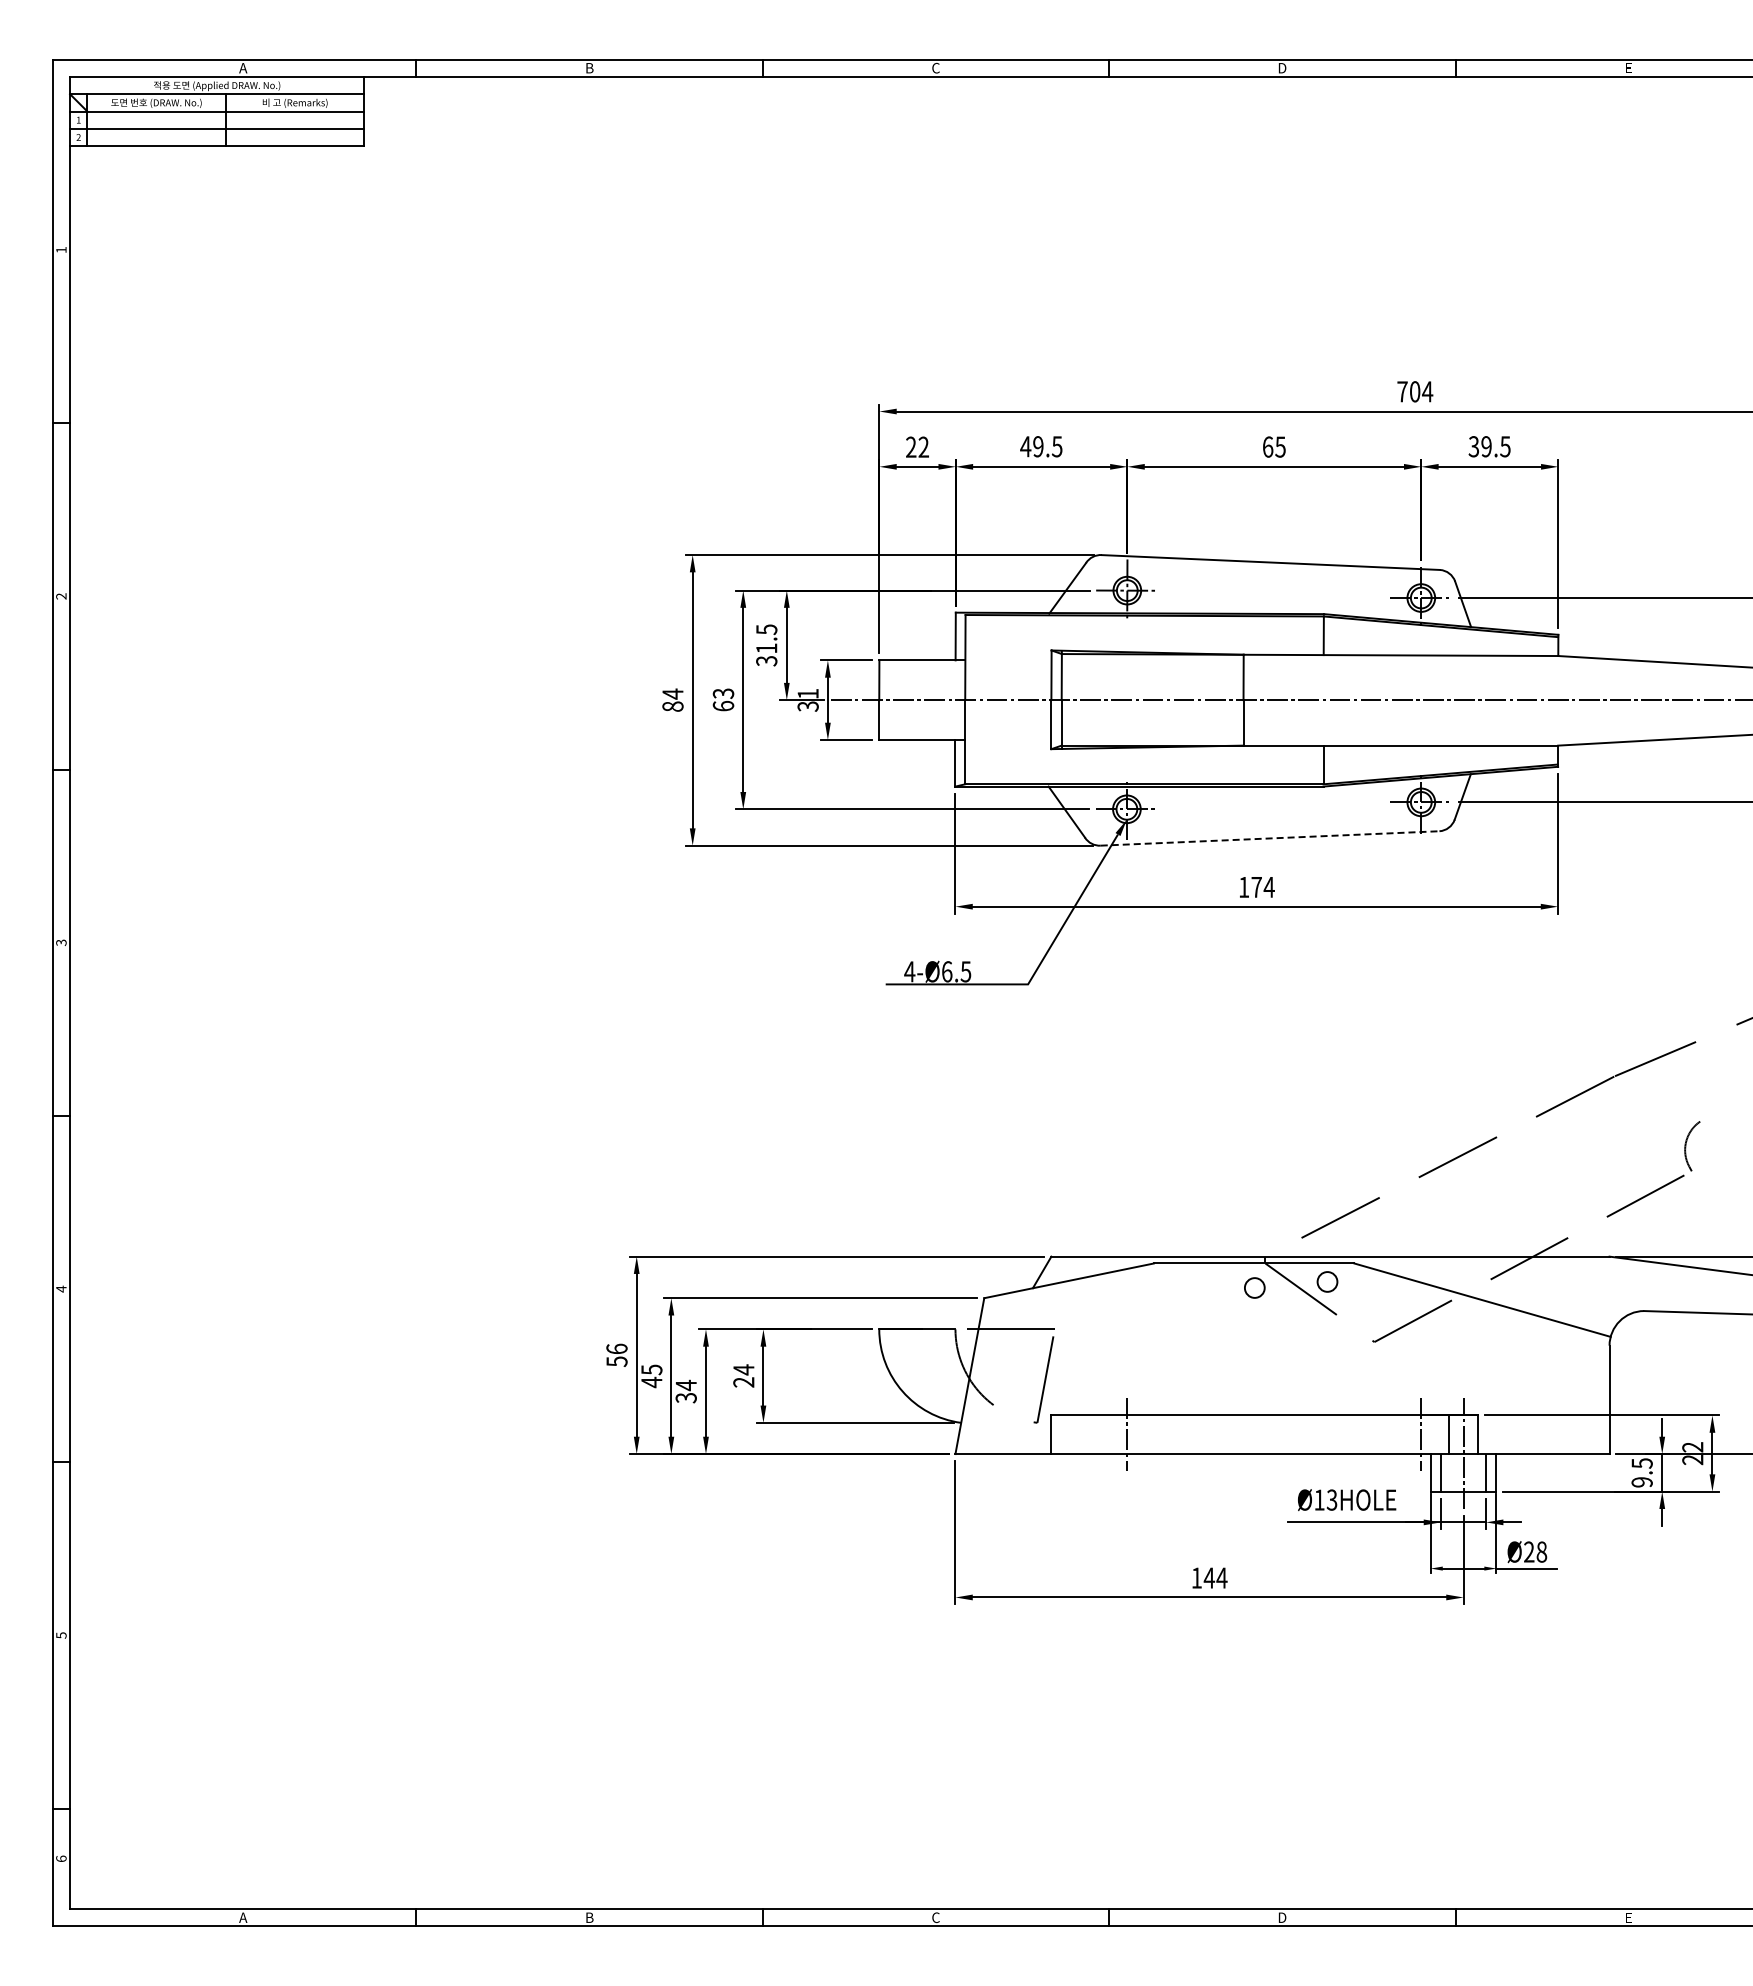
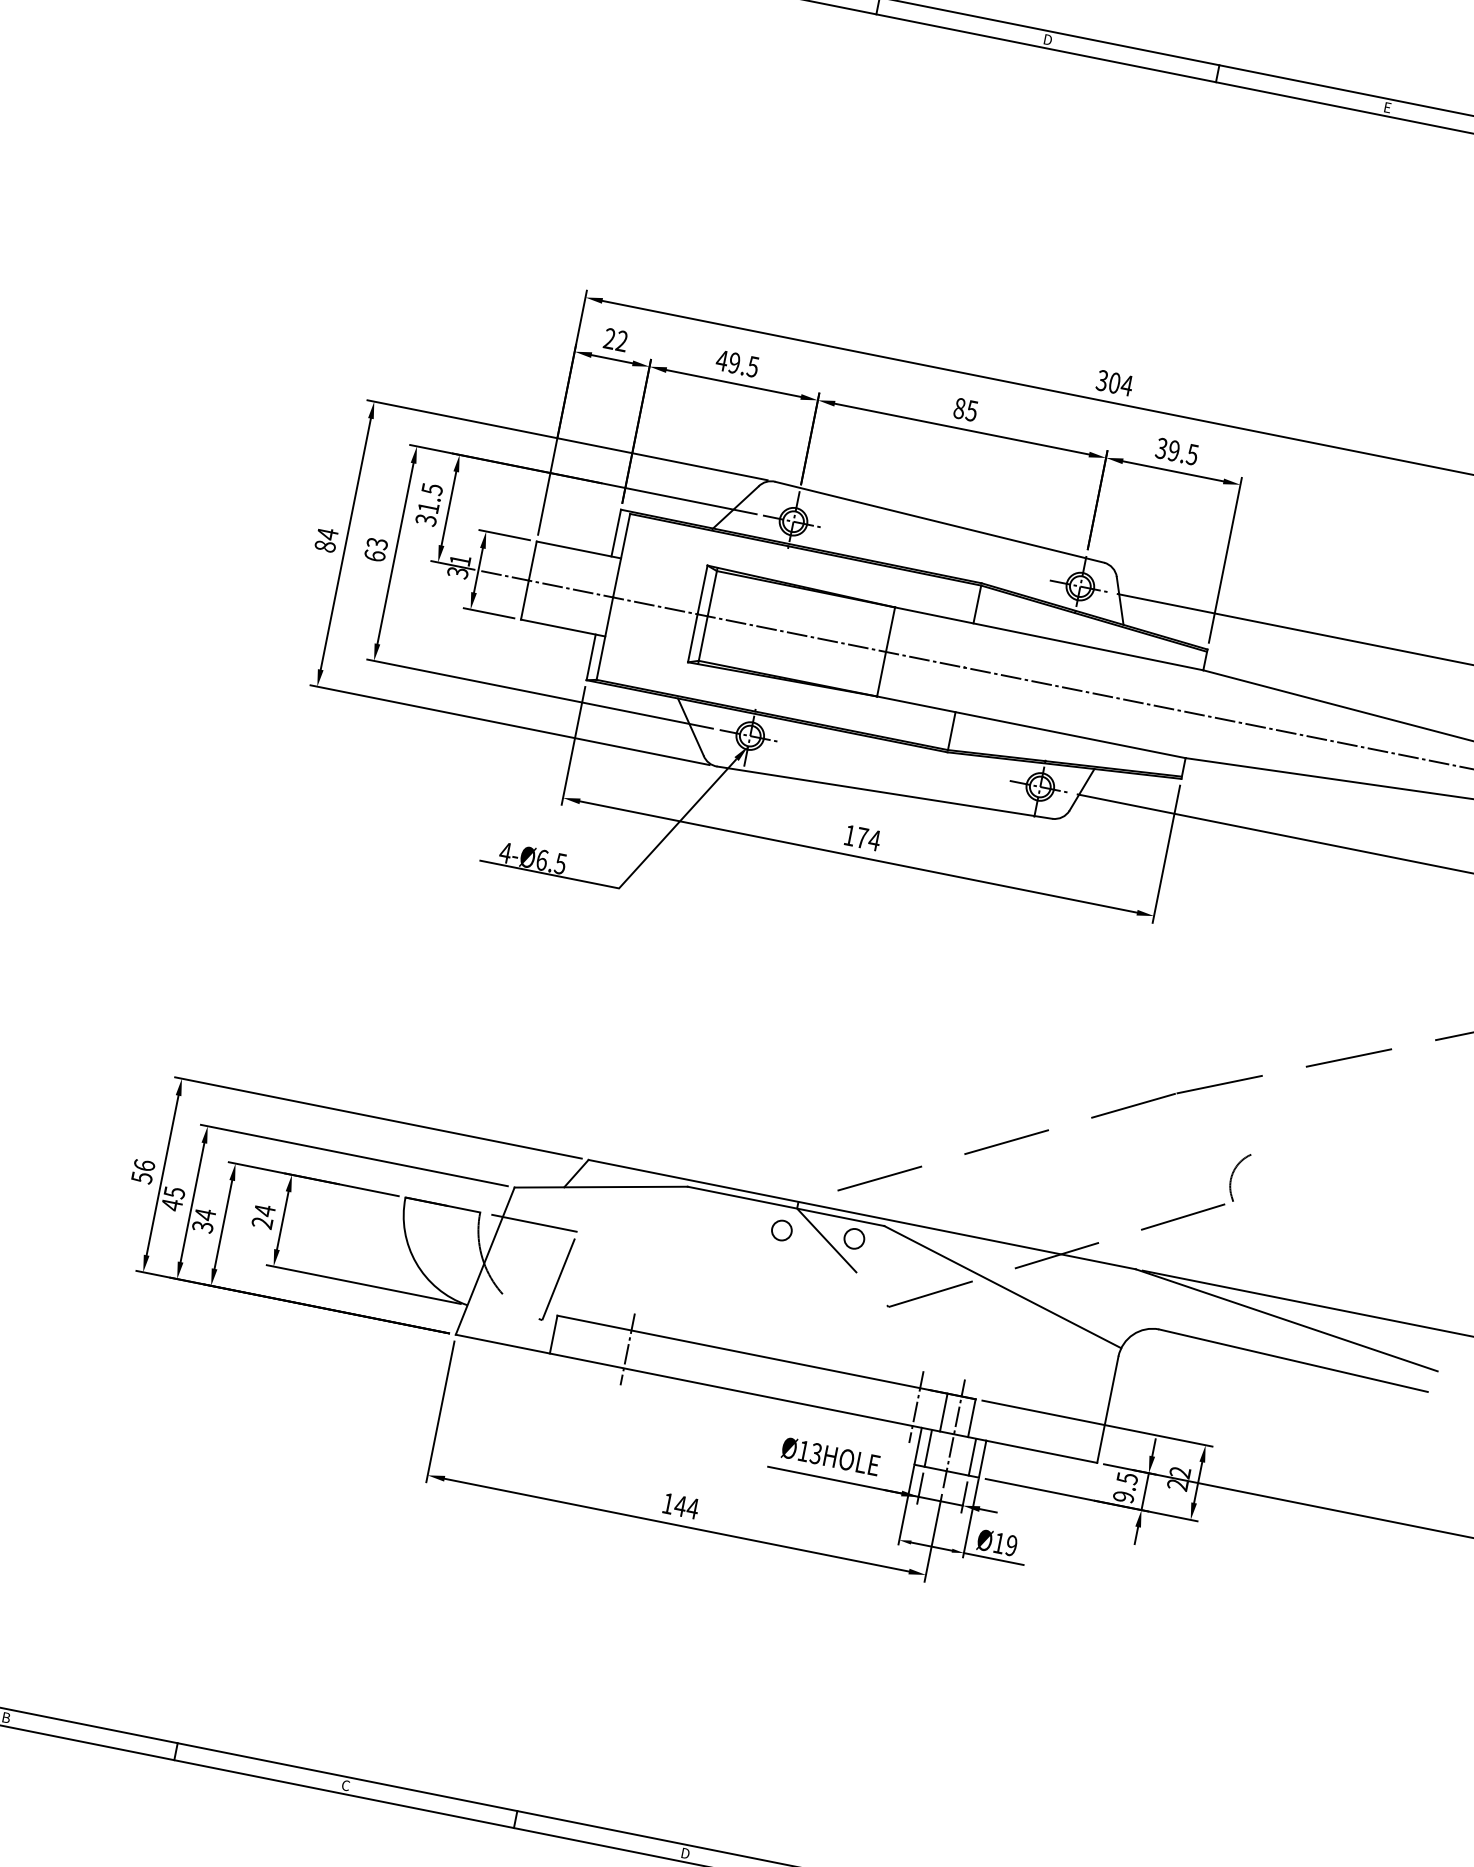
text: (1402, 391) -> (1102, 380), 704 -> 304
text: (1267, 446) -> (959, 407), 65 -> 85
line: (1270, 838) -> (885, 792), dashed -> solid
text: (1535, 1551) -> (1005, 1543), Ø28 -> Ø19

